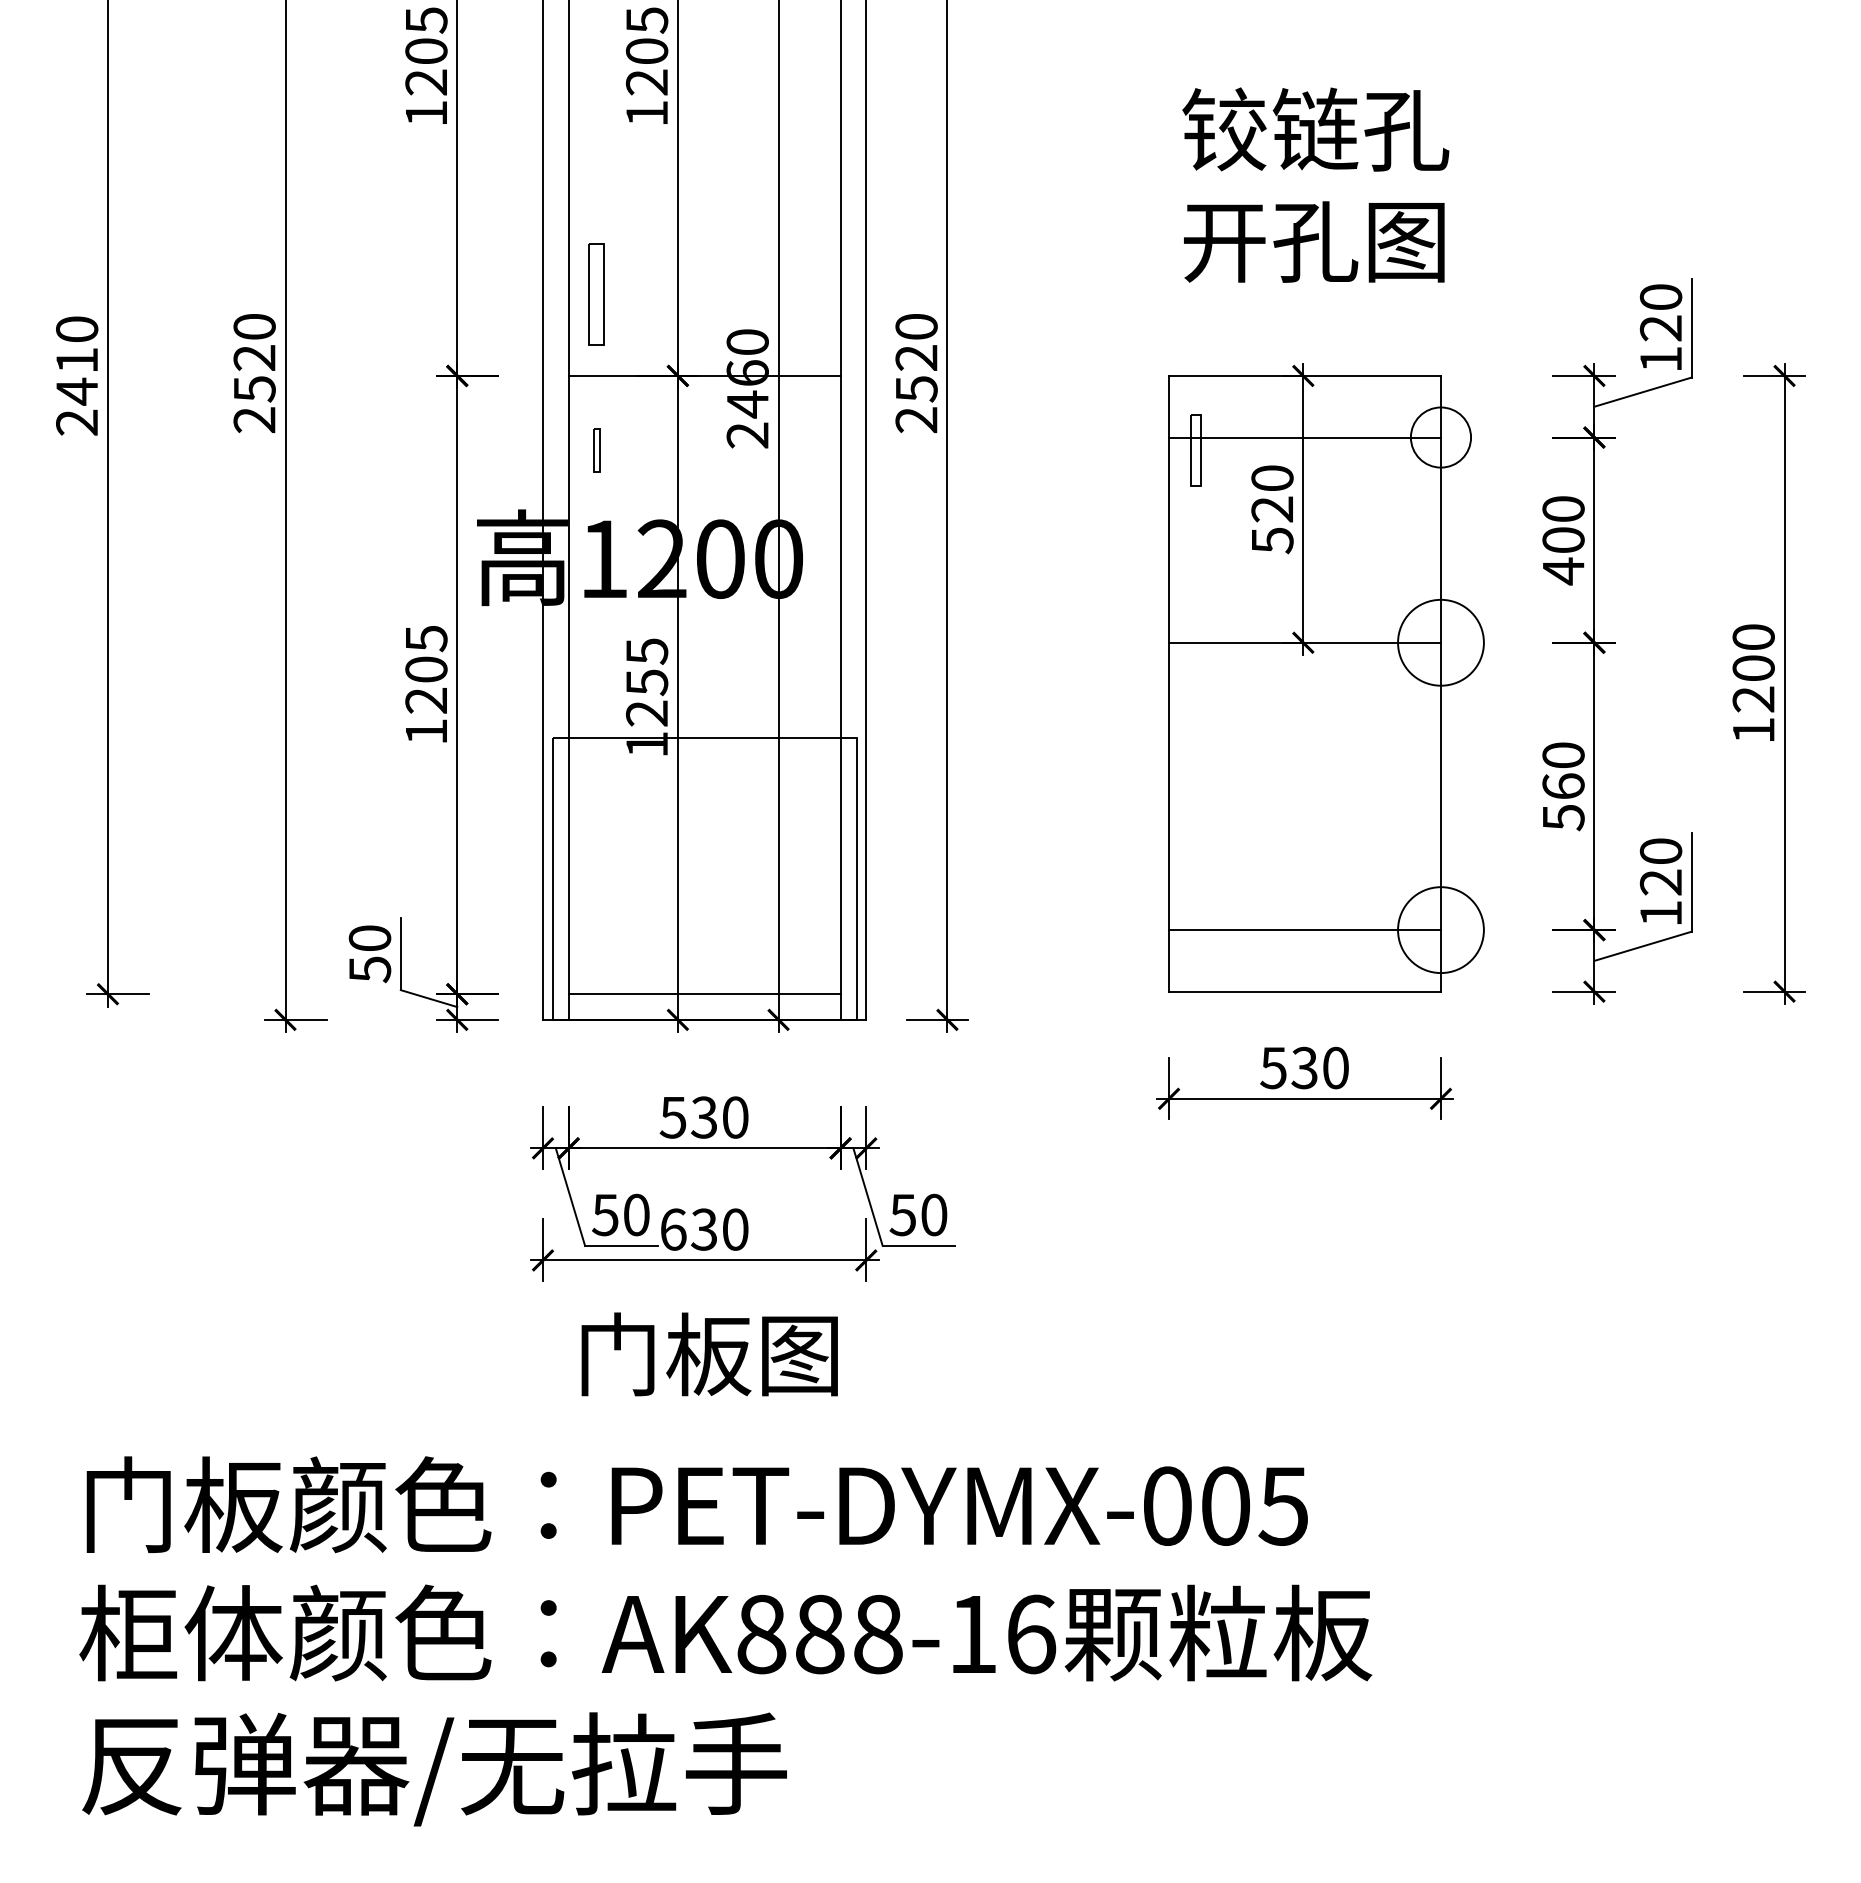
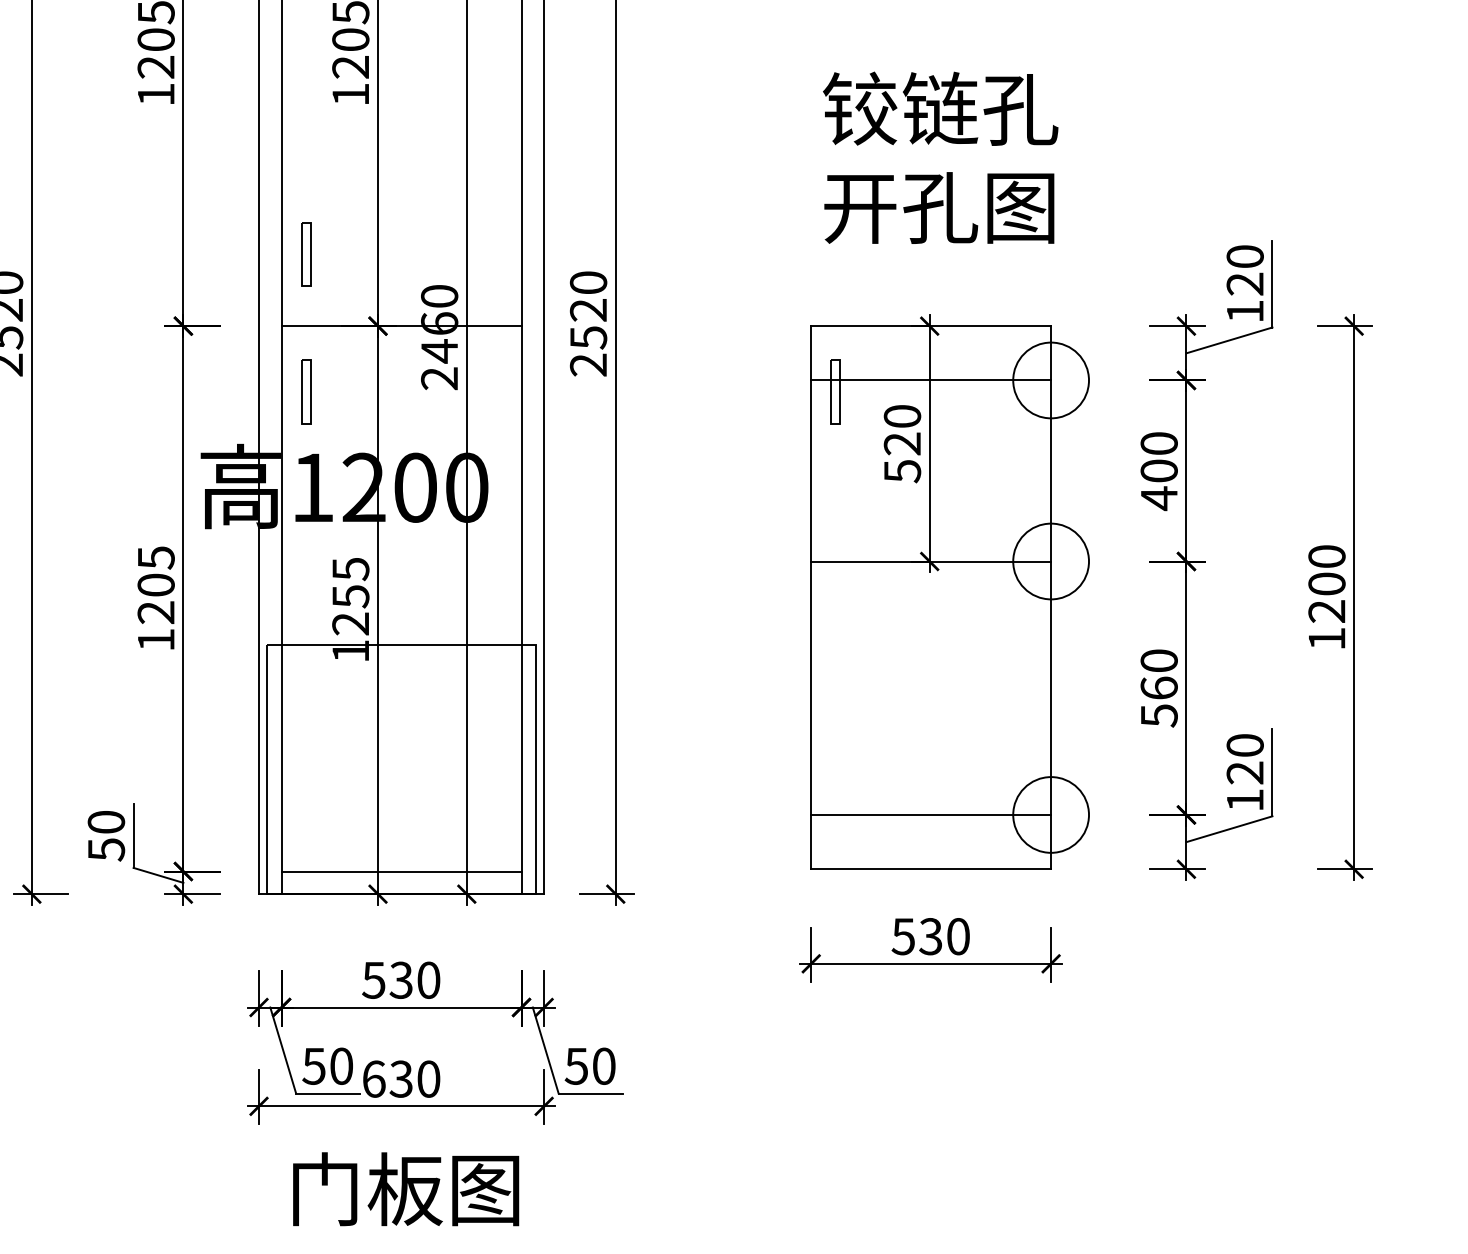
part: (596, 294) -> (306, 254), size x0.71
circle: (1440, 437) -> (1050, 380), size x1.43
part: (596, 450) -> (306, 391), size x1.67

